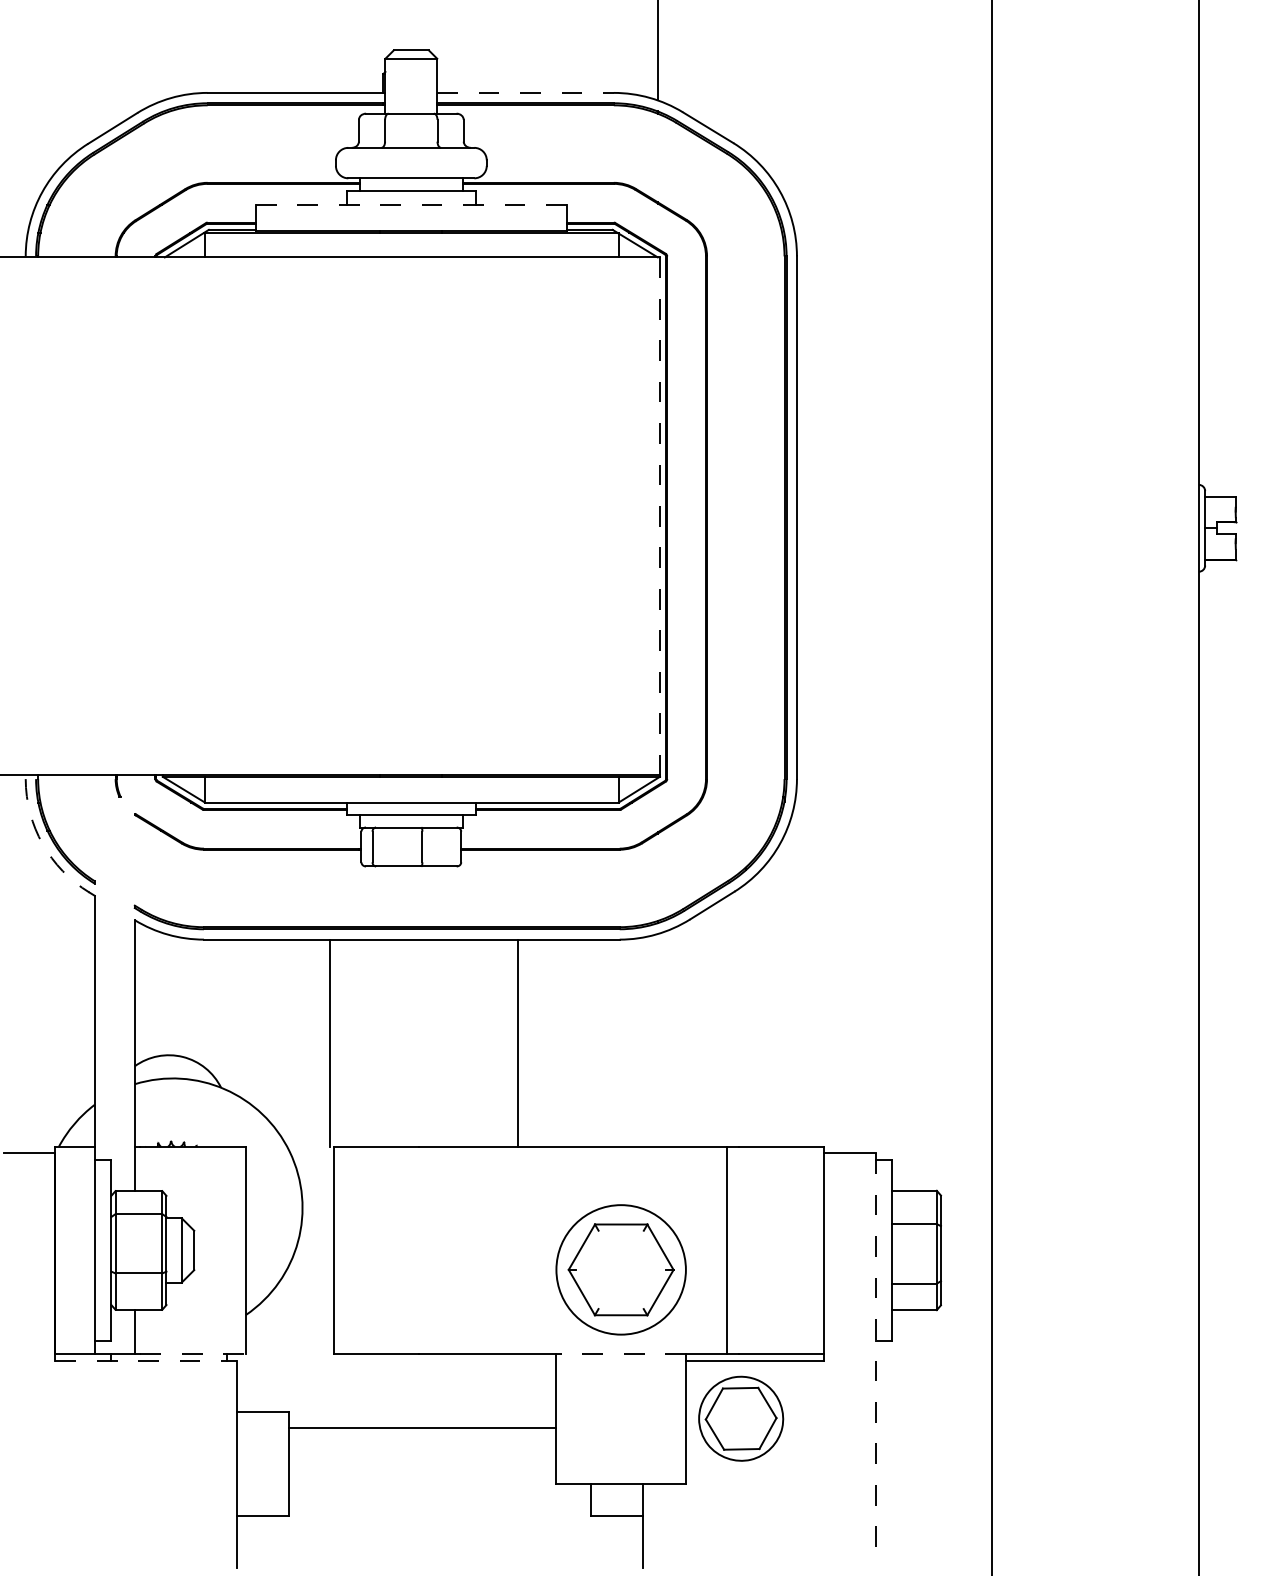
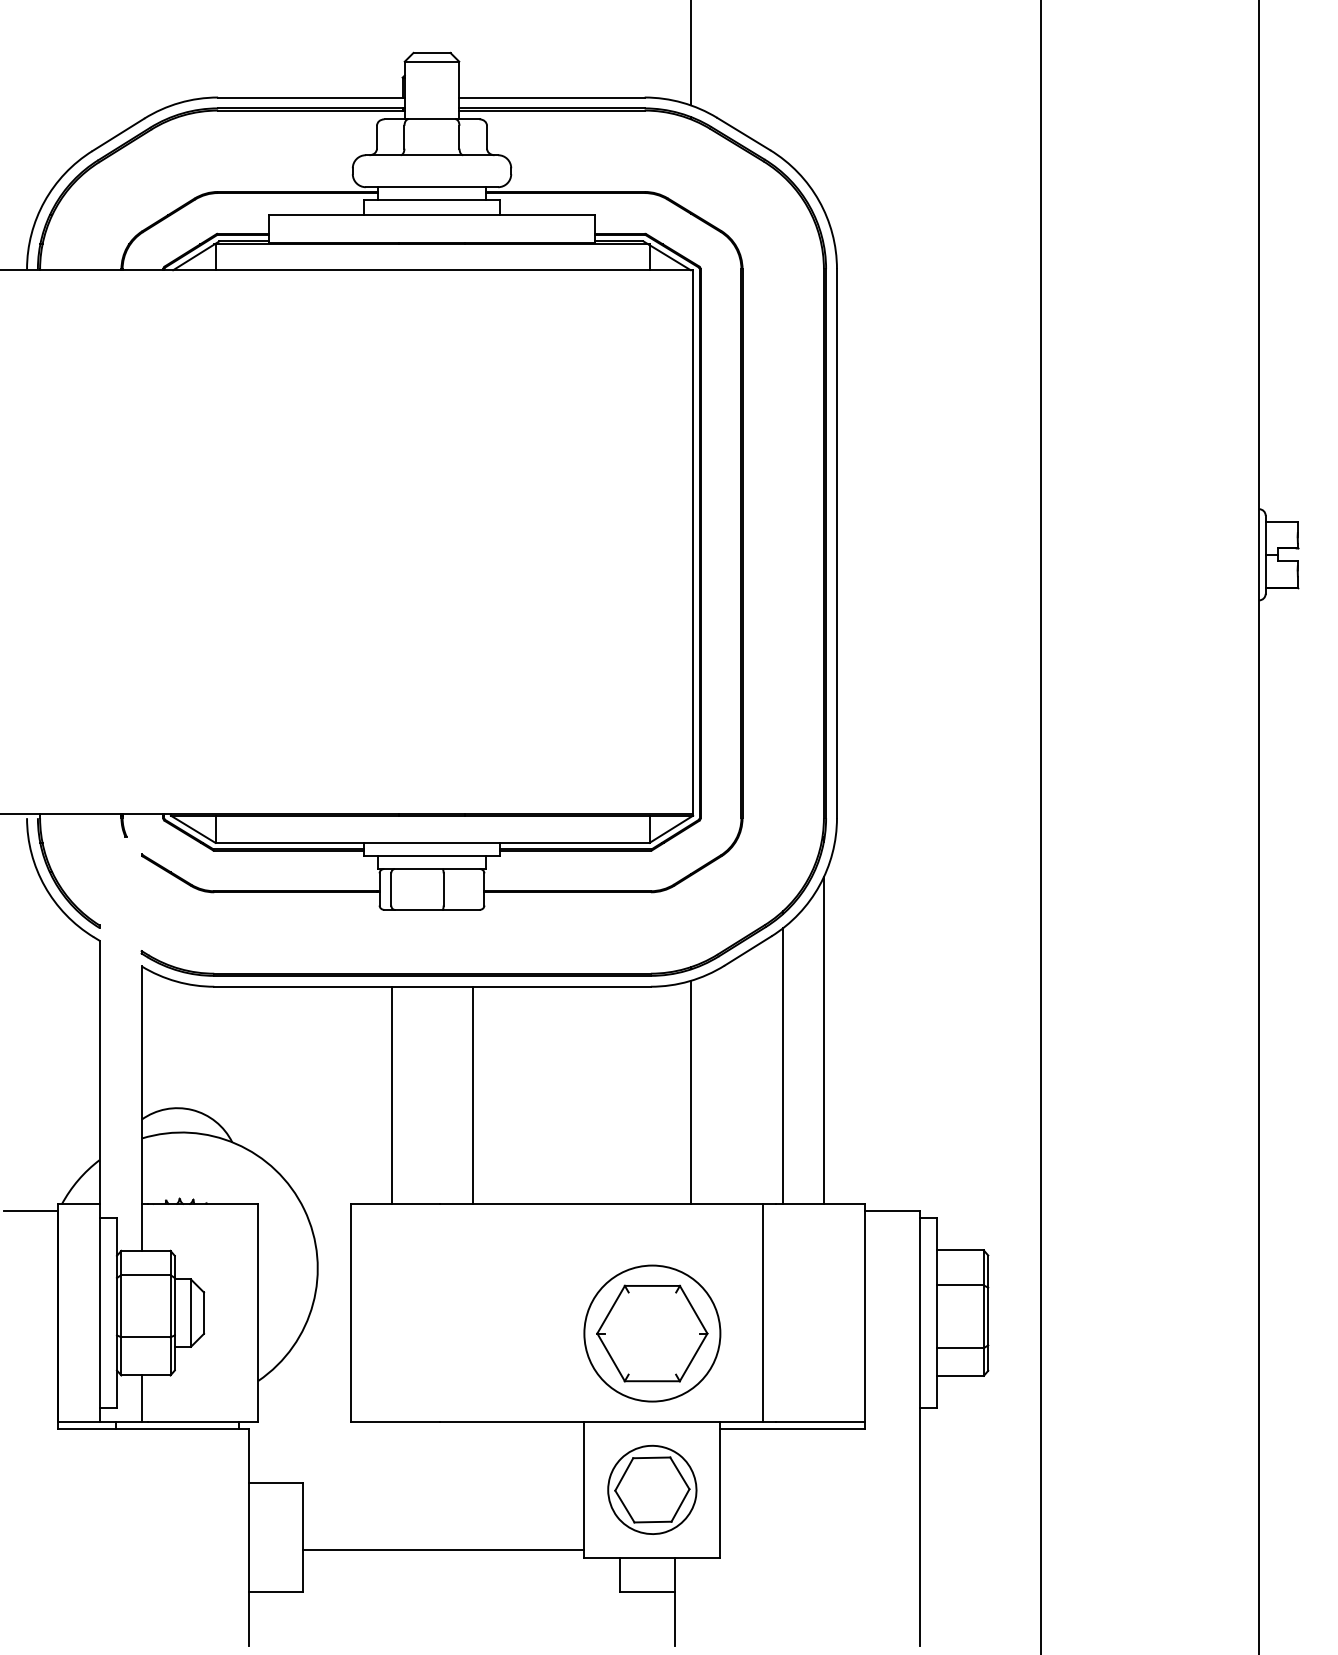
line: (526, 92) -> (552, 97), dashed -> solid
line: (411, 204) -> (432, 214), dashed -> solid
line: (660, 516) -> (693, 542), dashed -> solid
arc: (42, 844) -> (44, 886), dashed -> solid
line: (784, 990) -> (823, 1040), added
line: (745, 1014) -> (782, 1065), added
line: (657, 1040) -> (690, 1092), added
line: (330, 1042) -> (392, 1094), moved
line: (517, 1042) -> (473, 1094), moved
line: (193, 1354) -> (203, 1422), dashed -> solid
line: (621, 1354) -> (652, 1422), dashed -> solid
line: (146, 1360) -> (153, 1428), dashed -> solid
line: (875, 1361) -> (919, 1429), dashed -> solid
part: (741, 1418) -> (652, 1489), moved
line: (422, 1428) -> (443, 1550), moved

